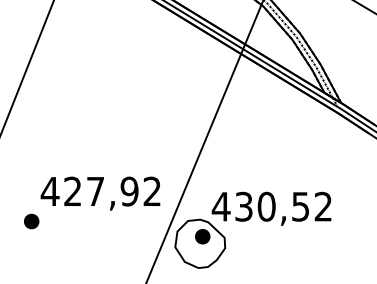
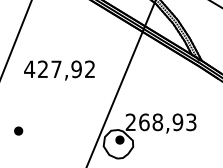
text: (100, 193) -> (59, 70), moved
text: (271, 207) -> (160, 122), 430,52 -> 268,93

